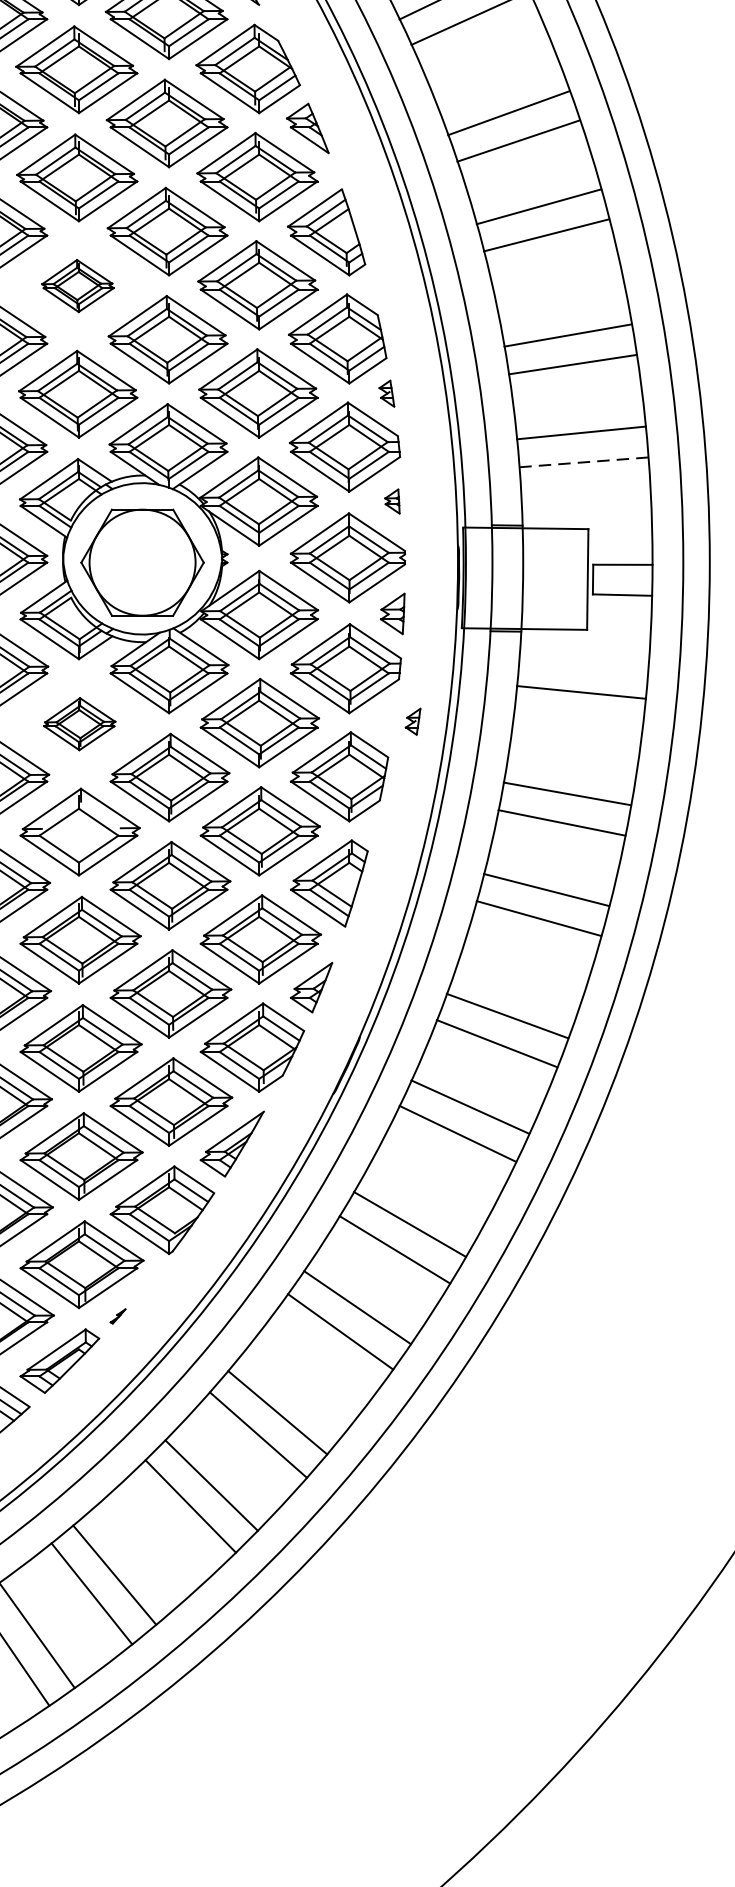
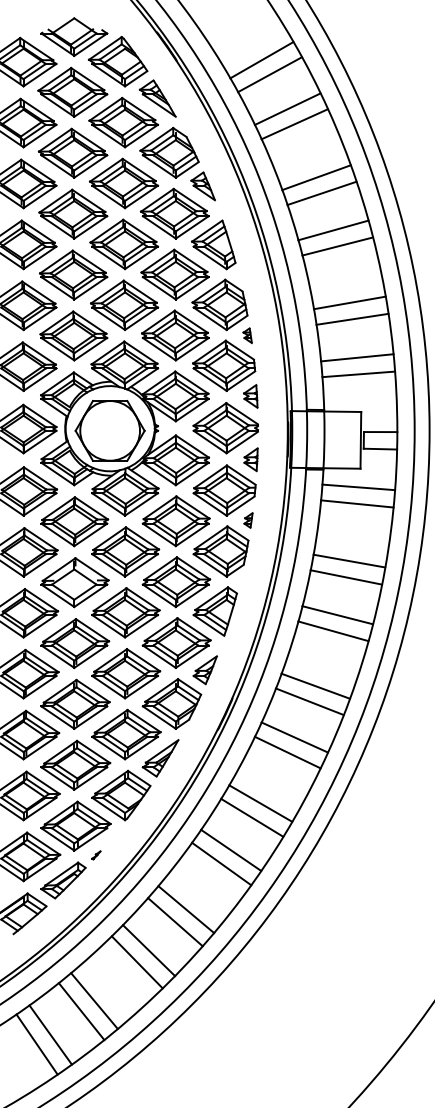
part: (77, 284) -> (73, 274), size x1.67
line: (583, 462) -> (358, 374), dashed -> solid
part: (391, 501) -> (250, 396), size x1.67
line: (583, 663) -> (358, 487), added
part: (413, 721) -> (248, 520), moved
part: (79, 723) -> (74, 521), size x1.67

